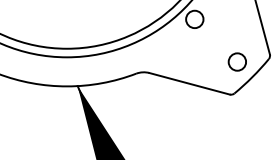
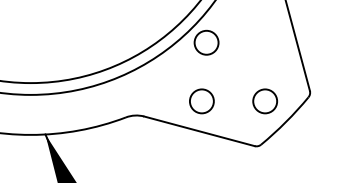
circle: (190, 61) -> (200, 100), added

